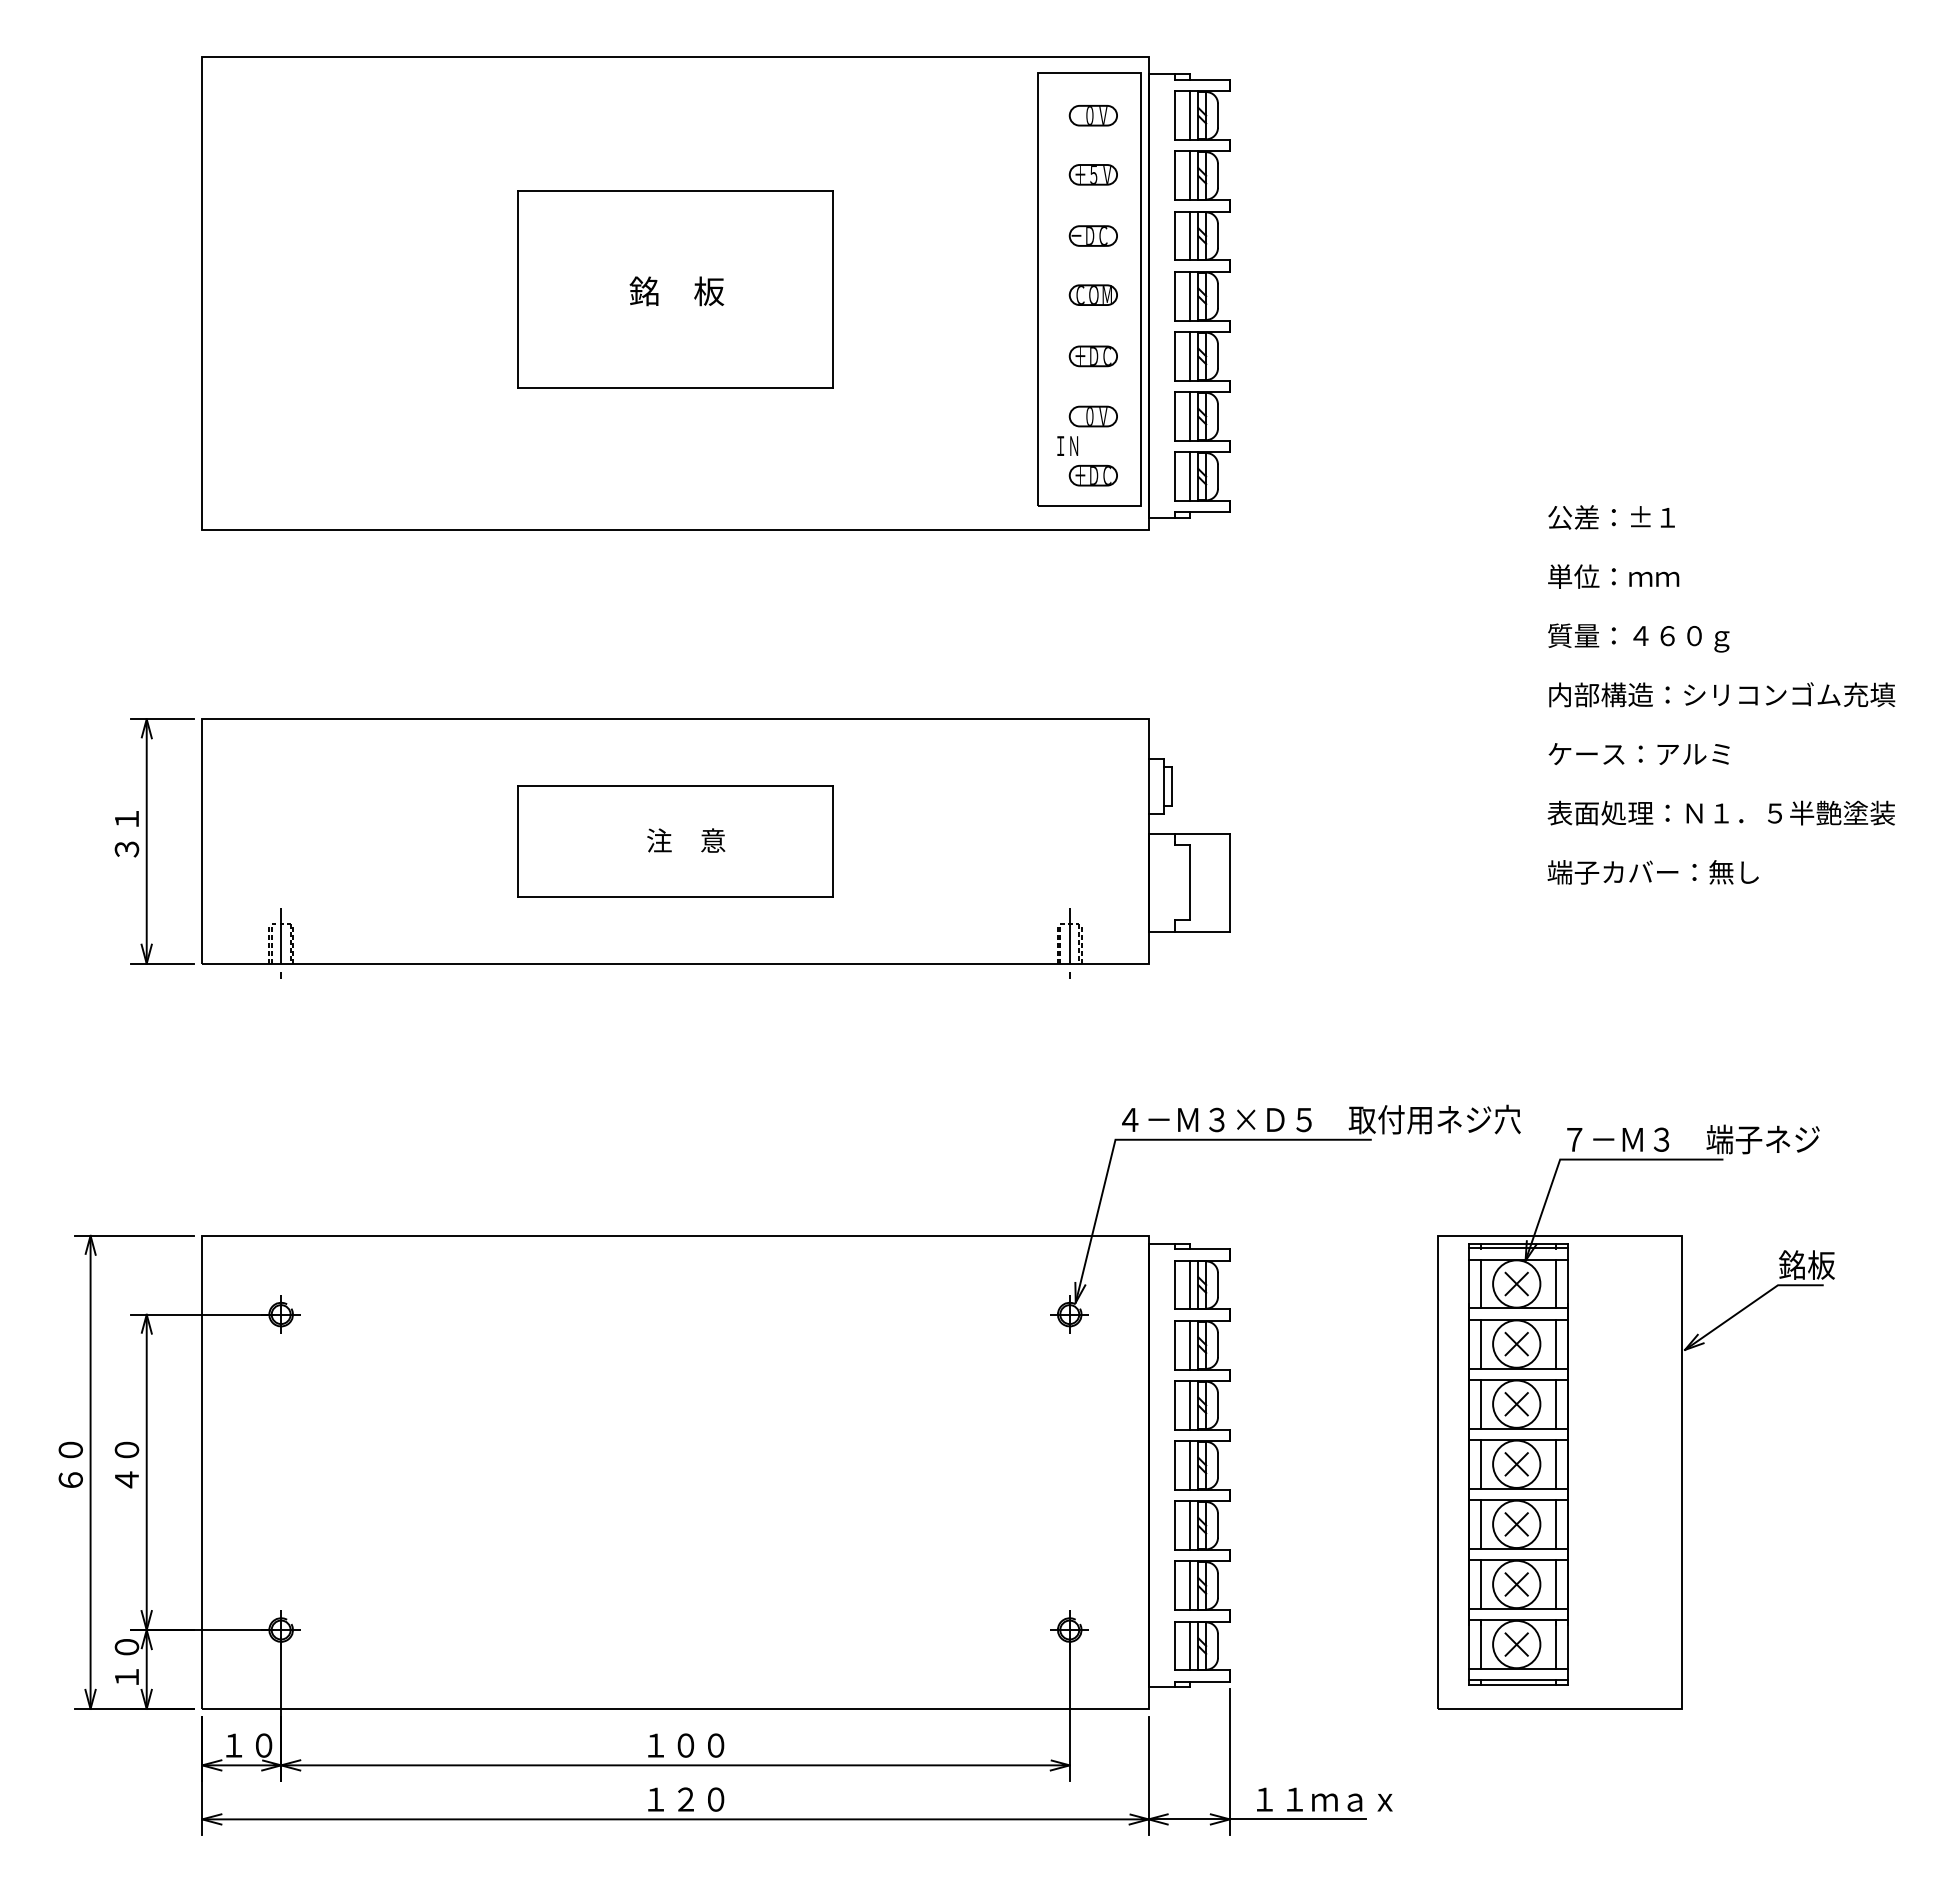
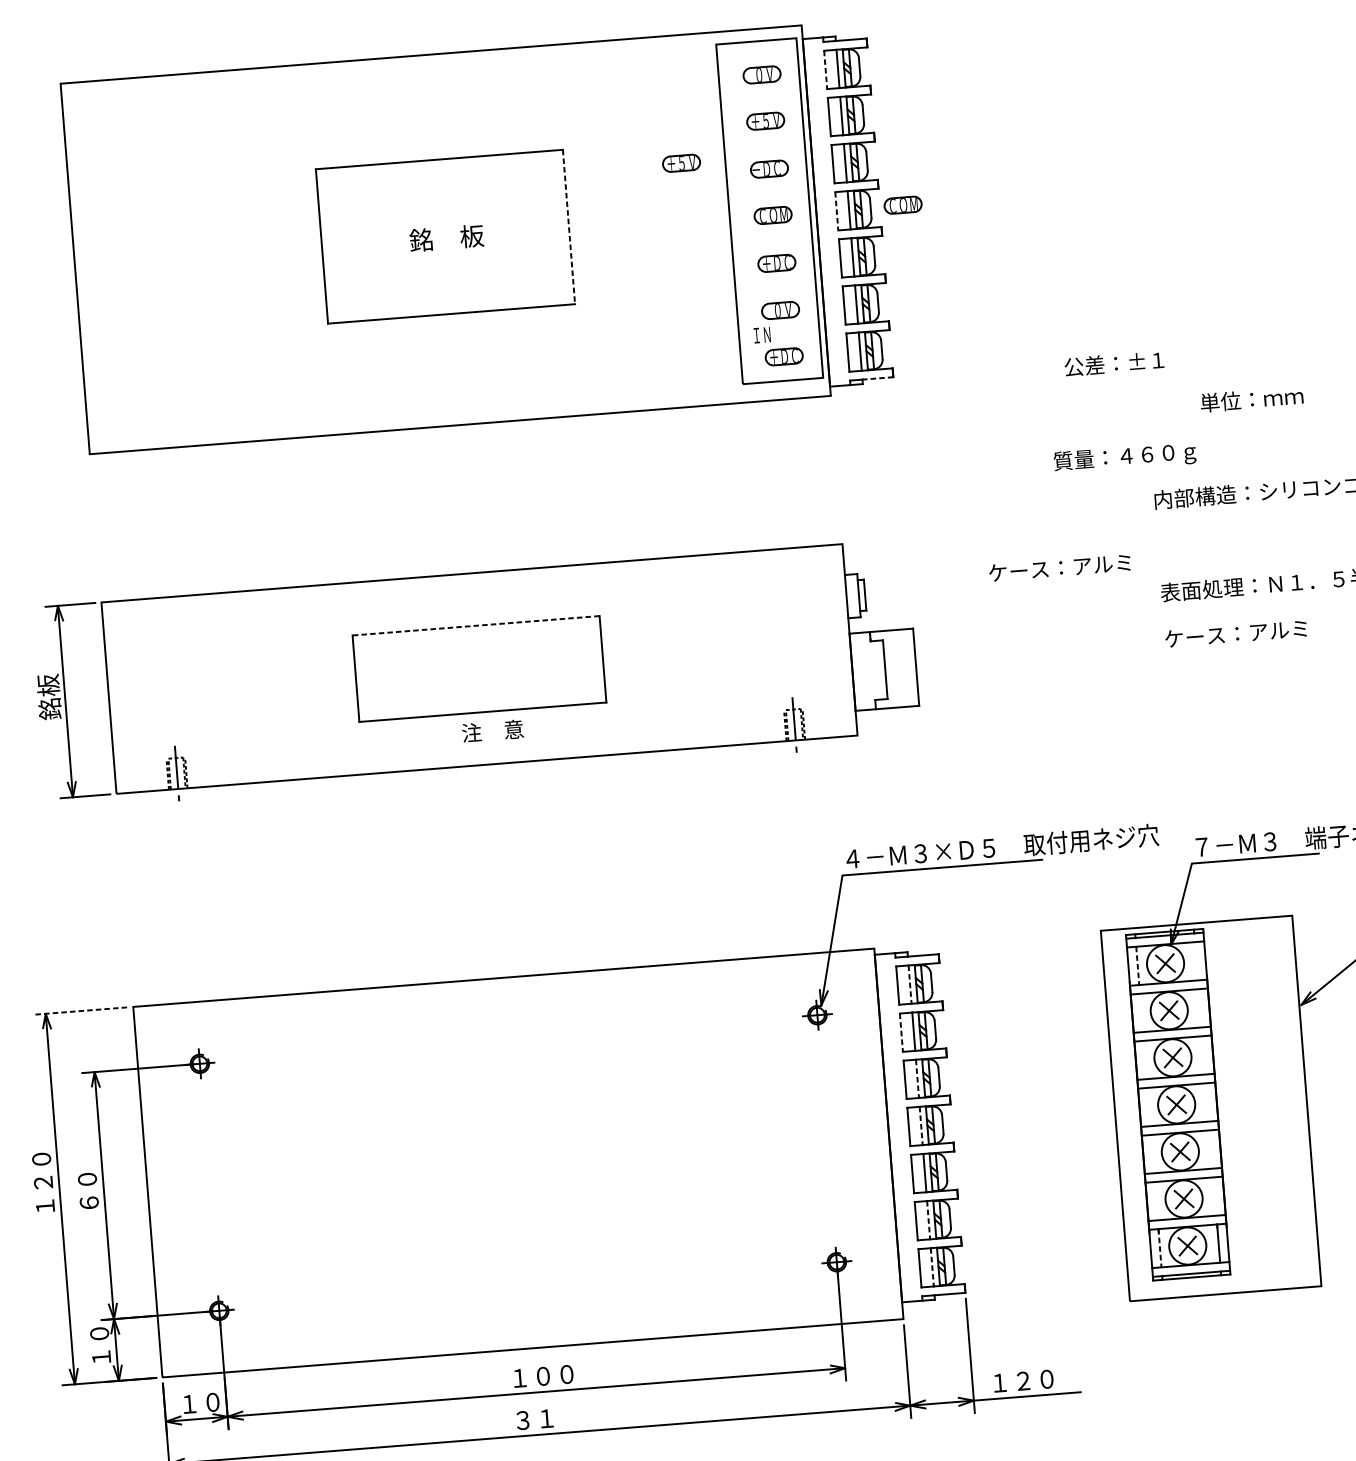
line: (1174, 116) -> (825, 70), solid -> dashed
part: (981, 219) -> (680, 163), added
line: (833, 289) -> (569, 227), solid -> dashed
part: (1258, 294) -> (902, 204), added
line: (1174, 296) -> (836, 211), solid -> dashed
line: (1210, 512) -> (878, 378), solid -> dashed
text: (1611, 517) -> (1114, 363), moved
text: (1613, 576) -> (1251, 399), moved
text: (1638, 637) -> (1124, 457), moved
text: (1638, 753) -> (1059, 567), moved
line: (675, 786) -> (476, 625), solid -> dashed
text: (126, 834) -> (49, 697), ３１ -> 銘板
text: (686, 840) -> (493, 731), moved
text: (1652, 872) -> (1246, 633), 端子カバー：無し -> ケース：アルミ
line: (134, 1235) -> (80, 1010), solid -> dashed
line: (1556, 1283) -> (1196, 960), removed
line: (1481, 1284) -> (1137, 966), solid -> dashed
line: (1190, 1285) -> (910, 984), solid -> dashed
line: (1481, 1343) -> (1141, 1012), removed
line: (1556, 1343) -> (1200, 1007), removed
line: (1174, 1345) -> (901, 1032), solid -> dashed
line: (1481, 1403) -> (1145, 1059), removed
line: (1556, 1403) -> (1204, 1054), removed
line: (1190, 1405) -> (917, 1078), solid -> dashed
text: (70, 1449) -> (43, 1182), ６０ -> １２０
line: (1481, 1463) -> (1149, 1106), removed
line: (1556, 1463) -> (1207, 1101), removed
line: (1190, 1466) -> (921, 1126), solid -> dashed
text: (126, 1479) -> (88, 1202), ４０ -> ６０
line: (1481, 1523) -> (1152, 1153), removed
line: (1556, 1523) -> (1211, 1148), removed
line: (1481, 1584) -> (1156, 1201), removed
line: (1556, 1584) -> (1215, 1196), removed
line: (1190, 1586) -> (928, 1220), solid -> dashed
line: (1481, 1645) -> (1160, 1248), solid -> dashed
line: (1190, 1646) -> (932, 1267), solid -> dashed
text: (685, 1799) -> (546, 1418), １２０ -> ３１
text: (1339, 1799) -> (1058, 1378), １１ｍａｘ -> １２０

